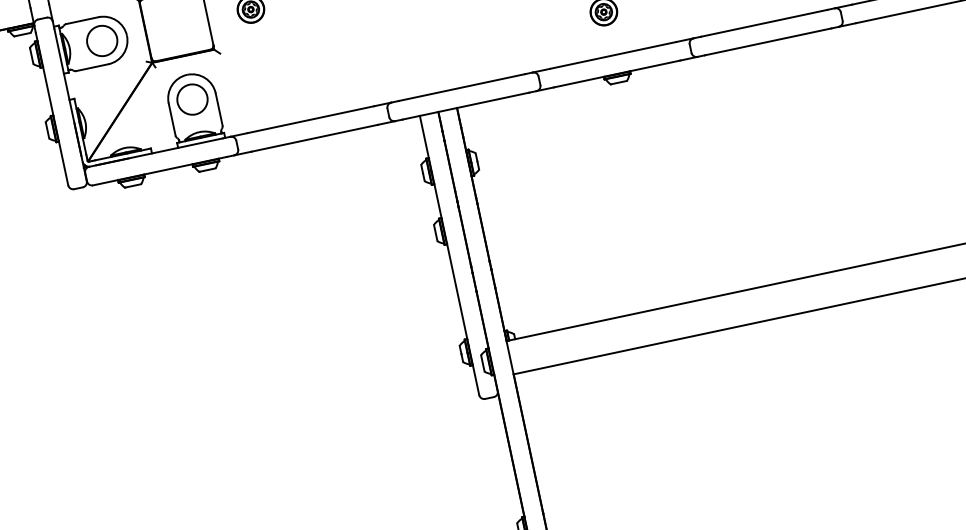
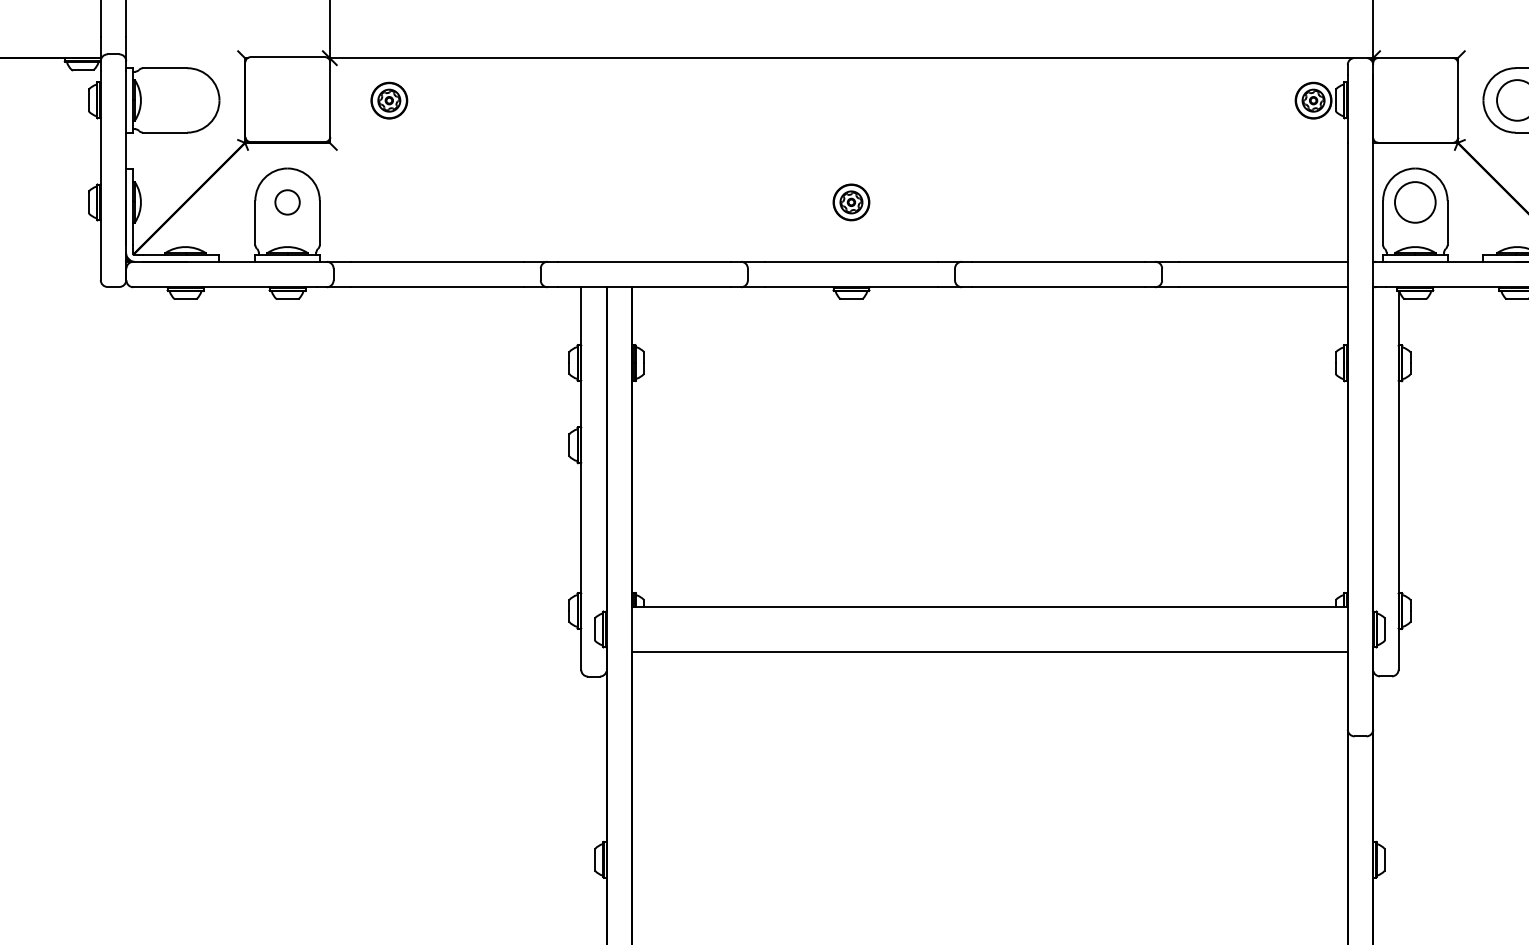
circle: (102, 41) -> (185, 100), removed
circle: (192, 99) -> (287, 202), size x0.6

